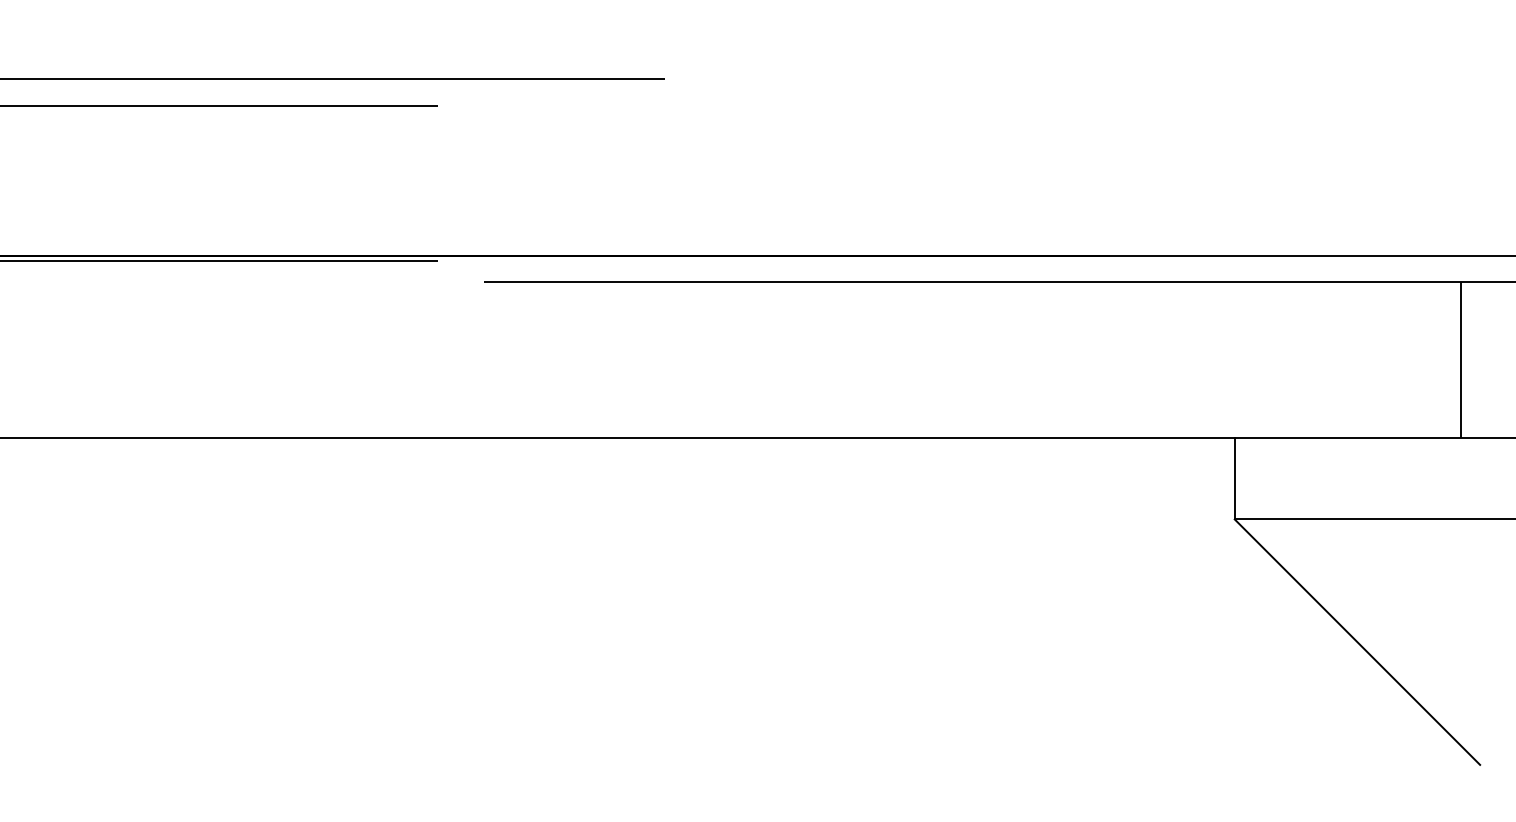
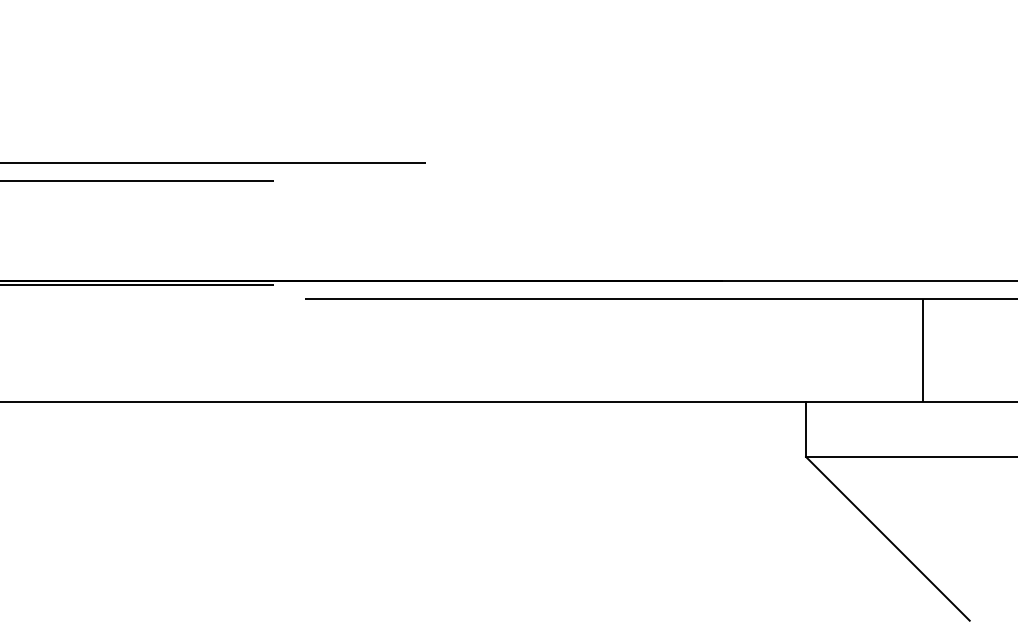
line: (1460, 359) -> (922, 350), moved

